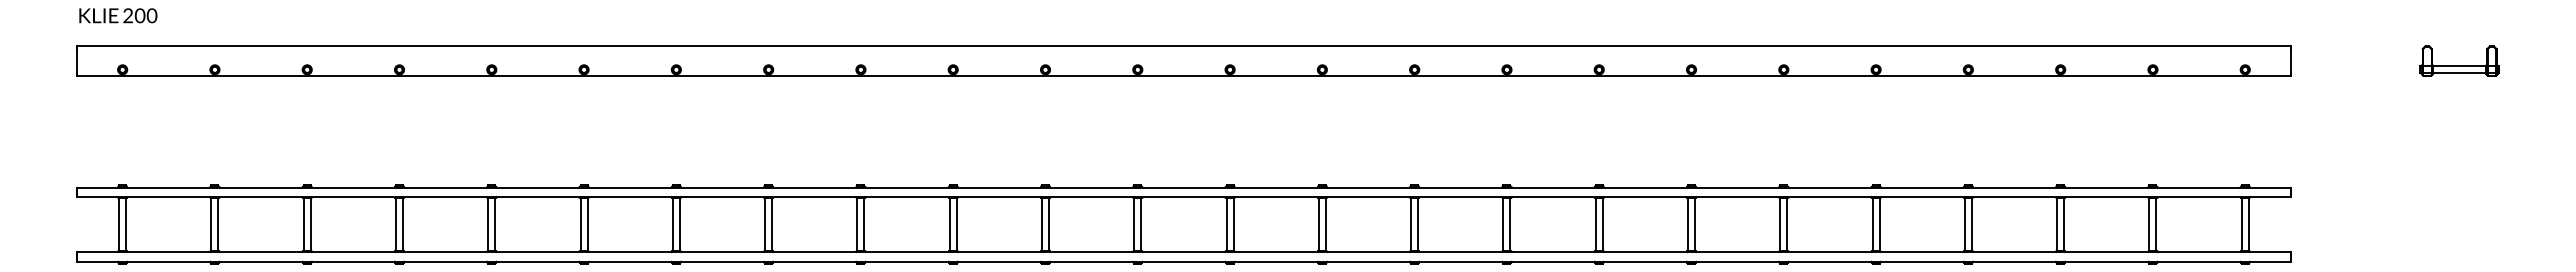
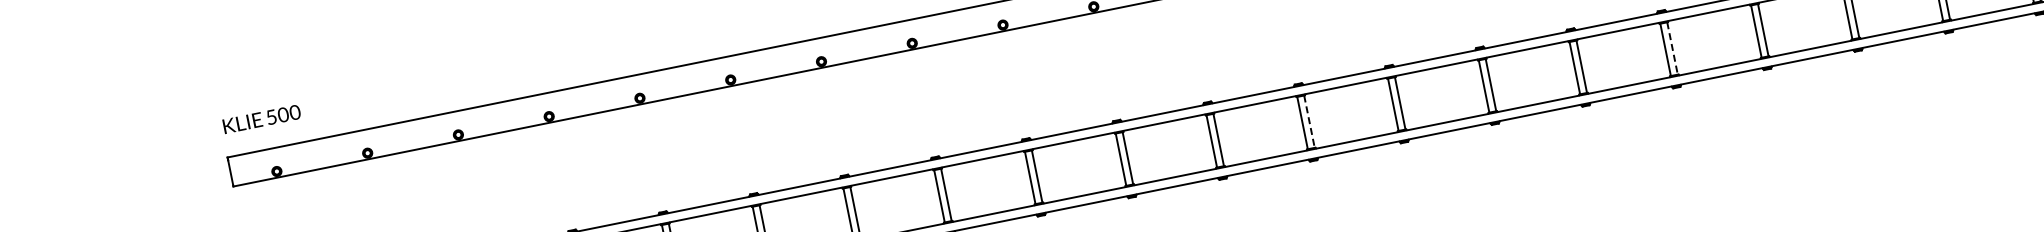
text: (127, 15) -> (270, 117), 200 -> 500
line: (1141, 224) -> (1309, 121), solid -> dashed
line: (1510, 224) -> (1672, 48), solid -> dashed

